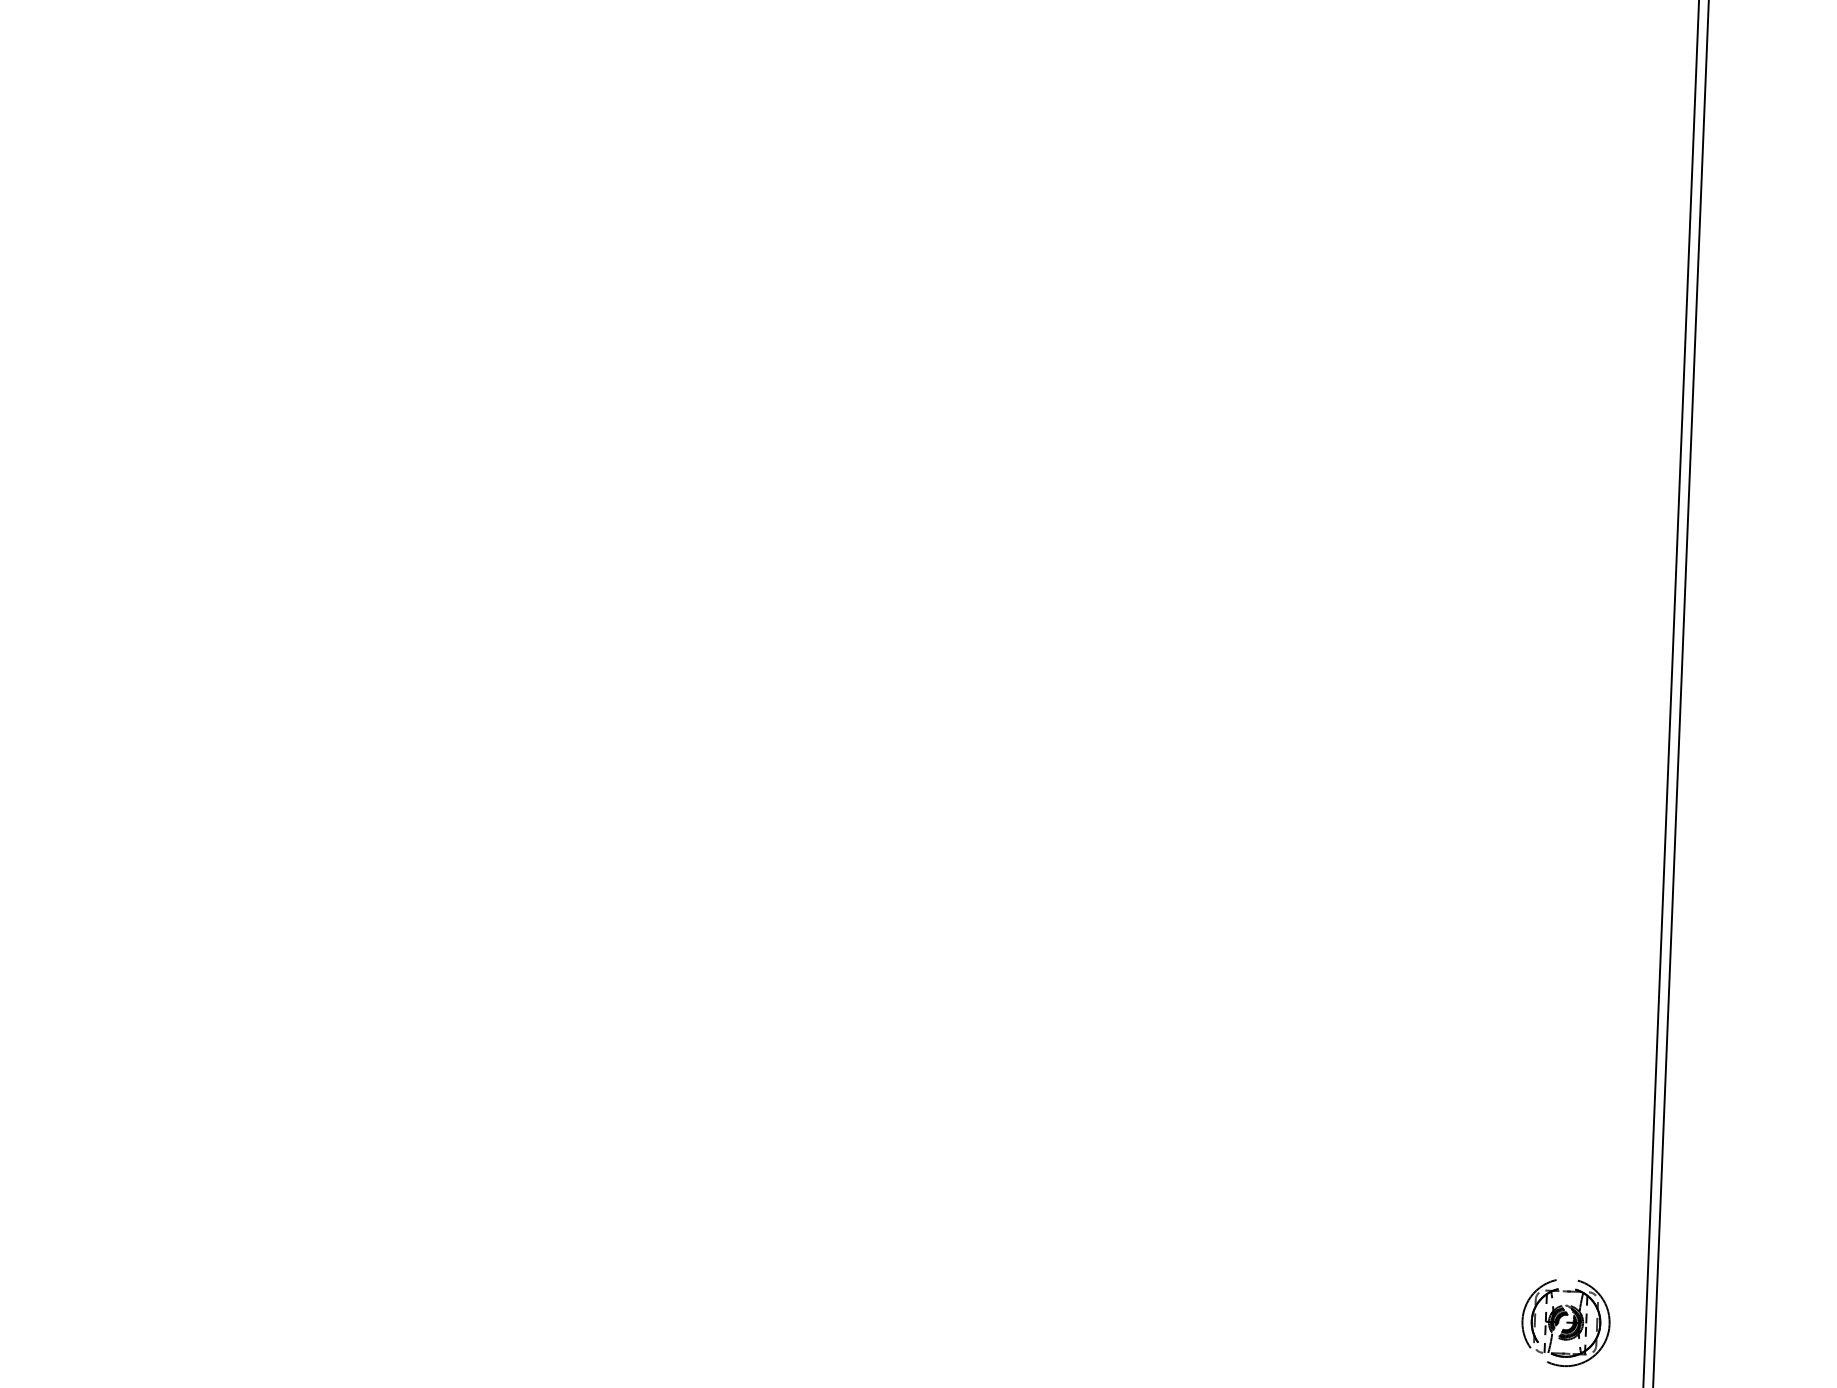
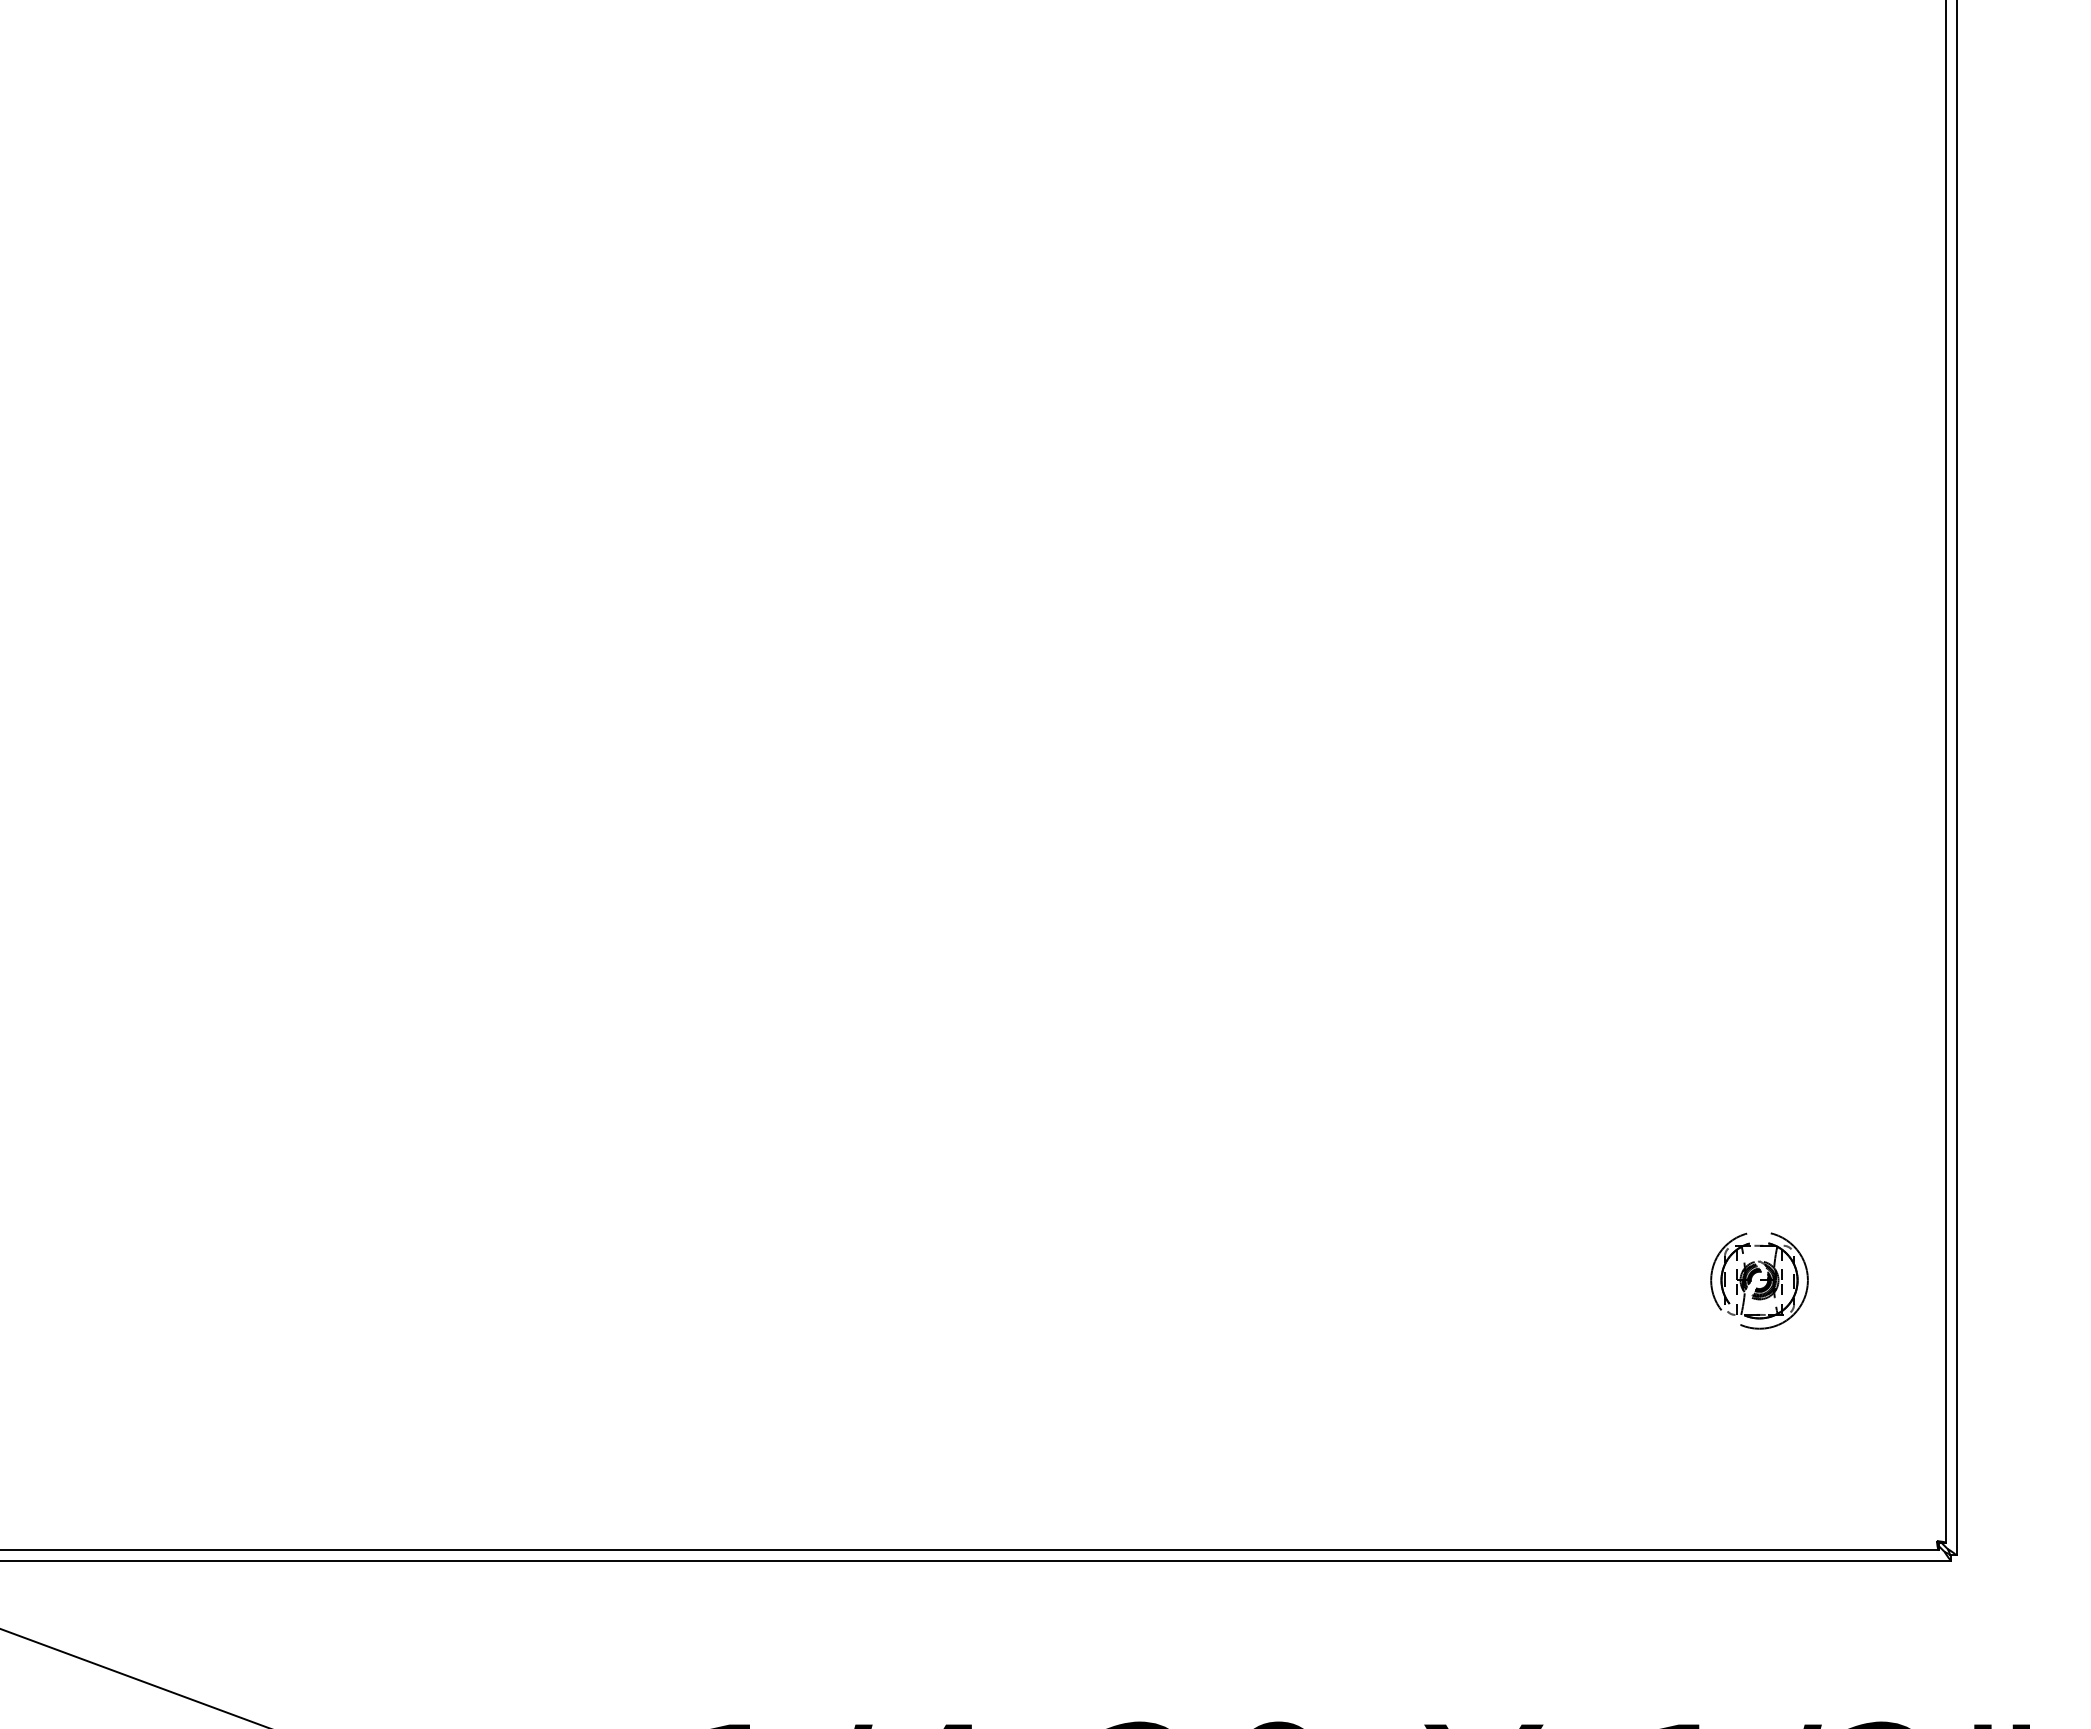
part: (1565, 1322) -> (1759, 1280), moved

